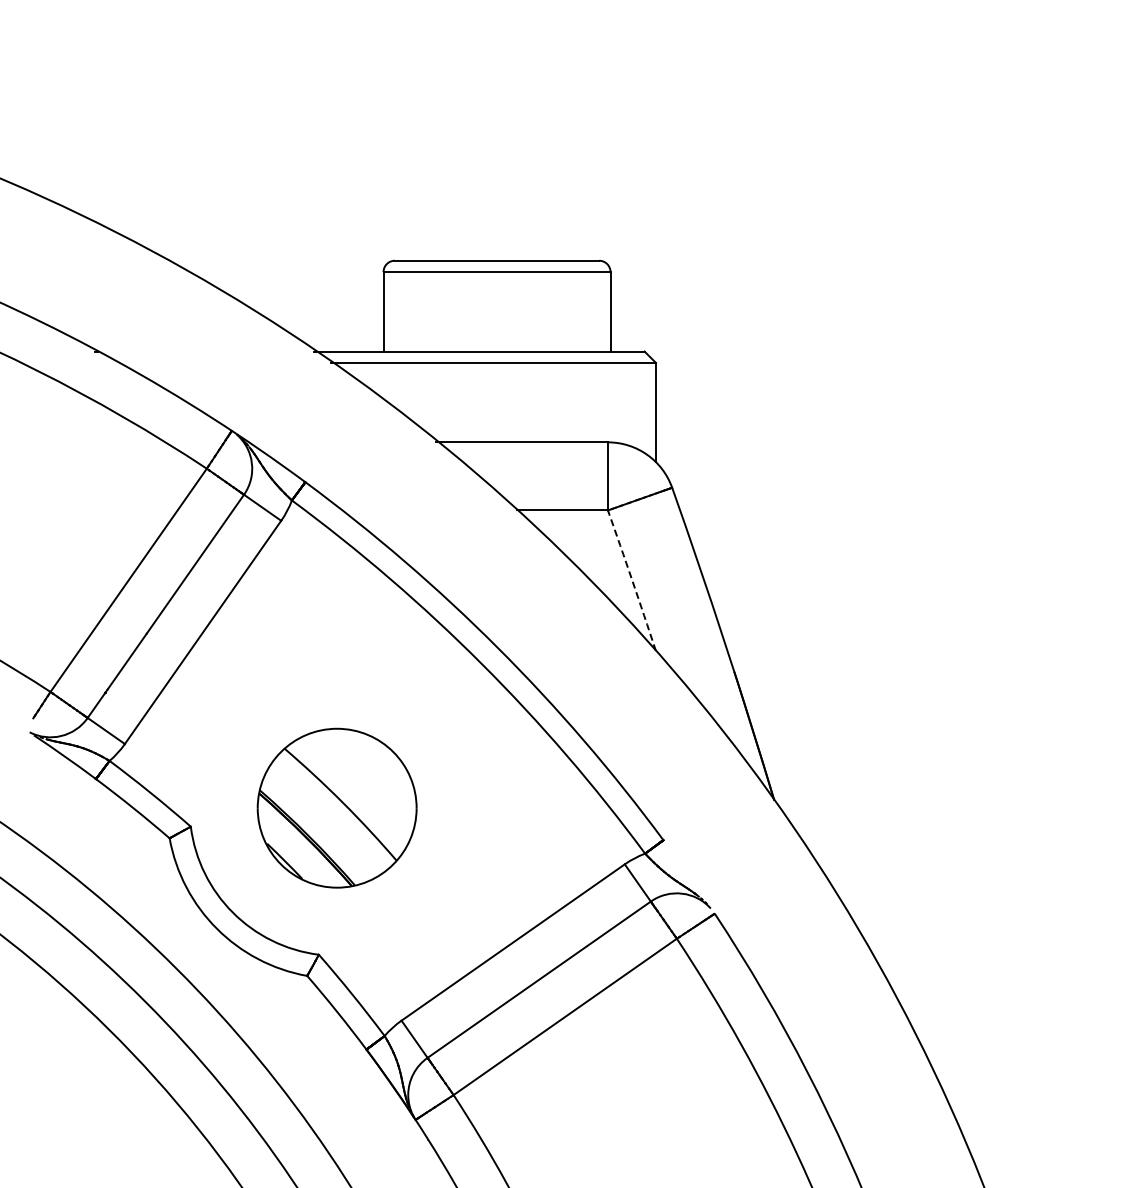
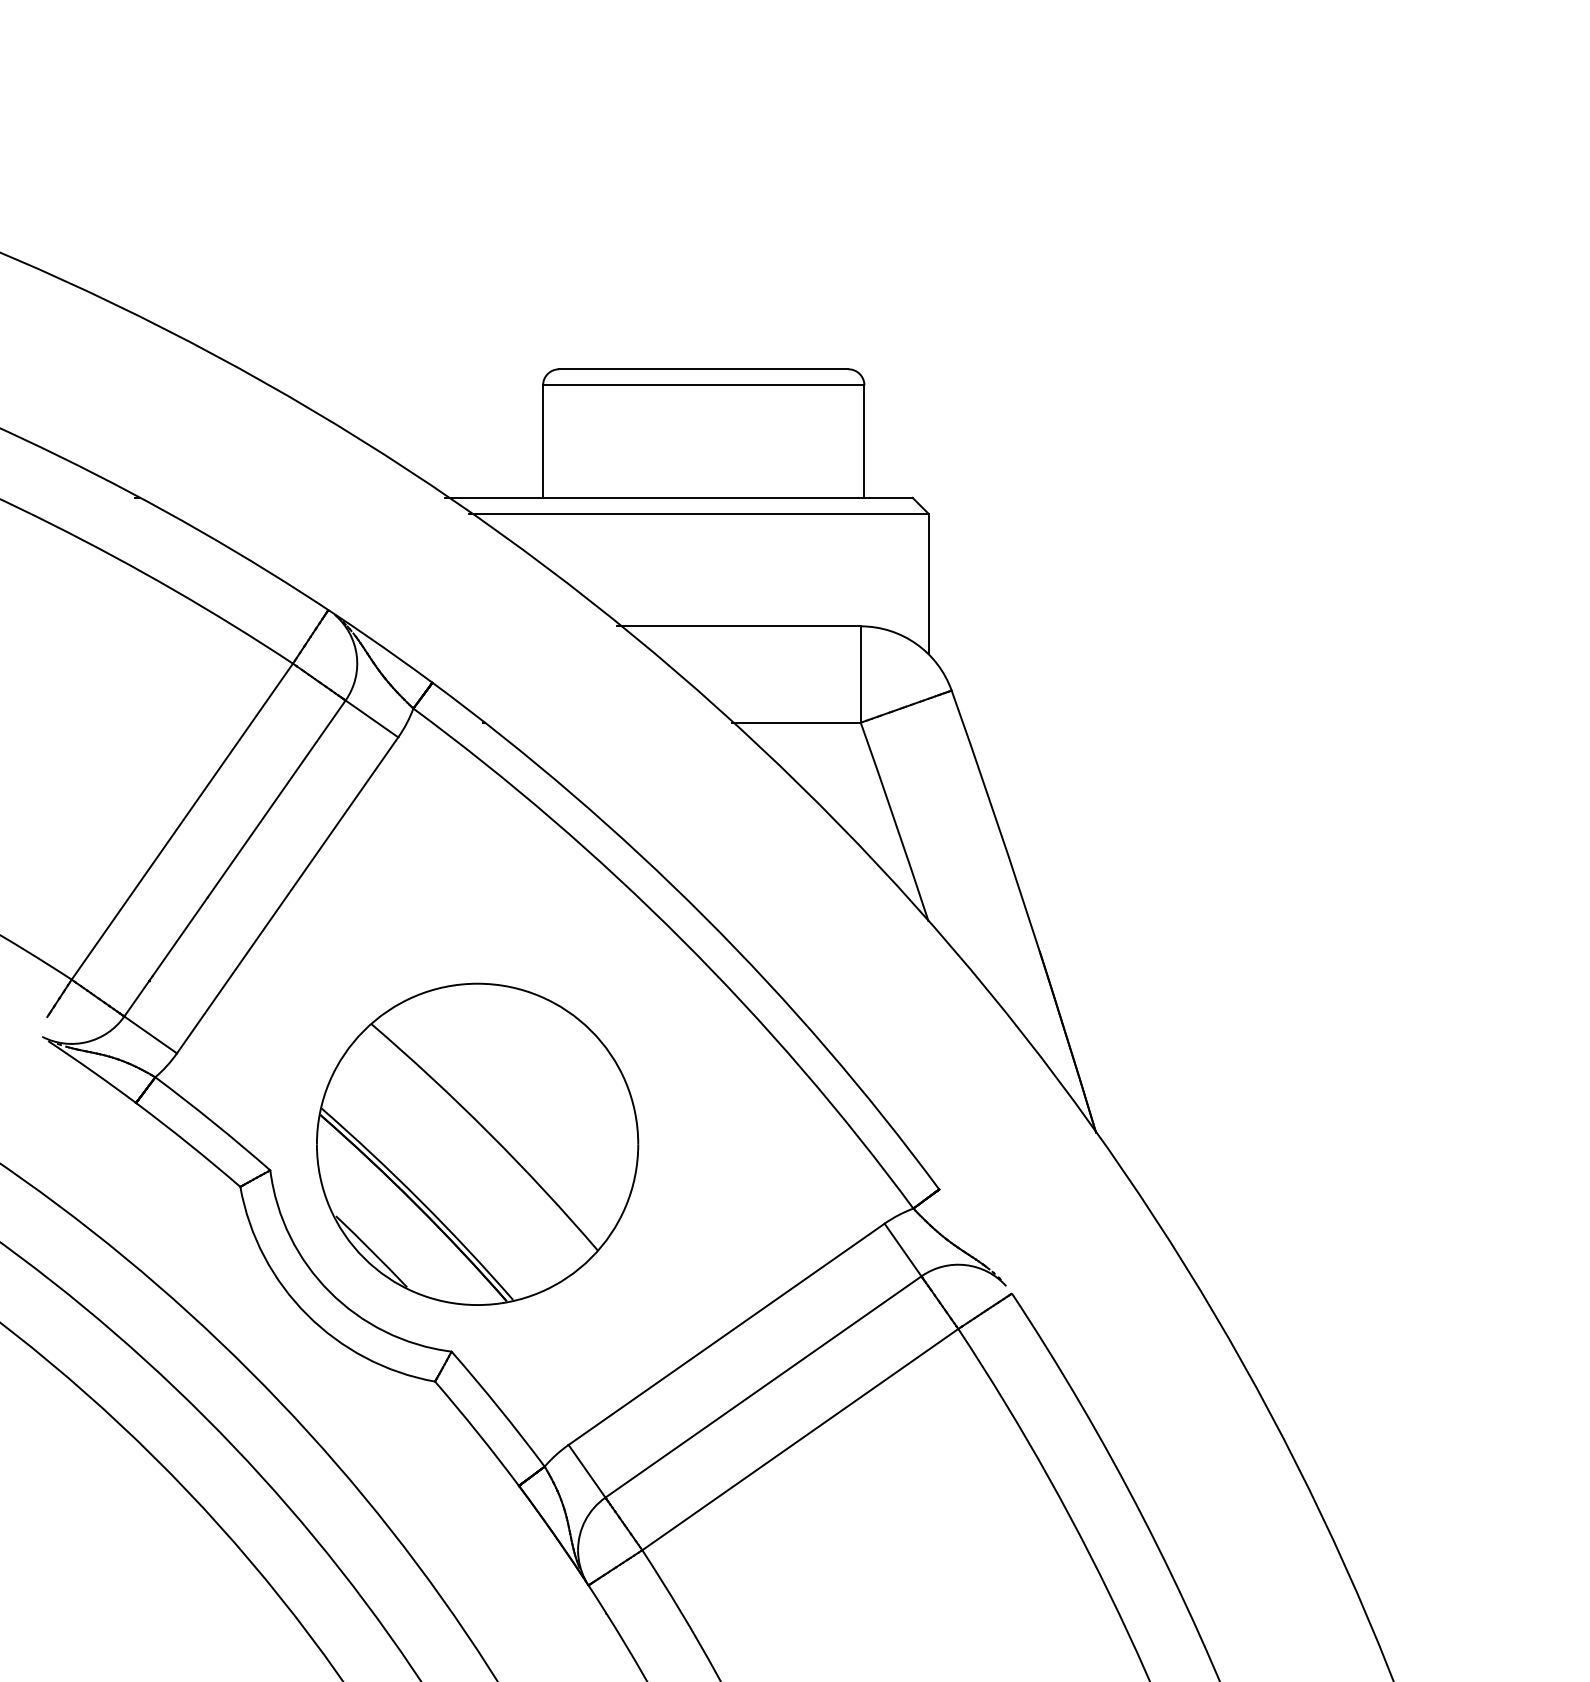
arc: (632, 580) -> (895, 821), dashed -> solid
part: (336, 807) -> (476, 1143), size x1.43

